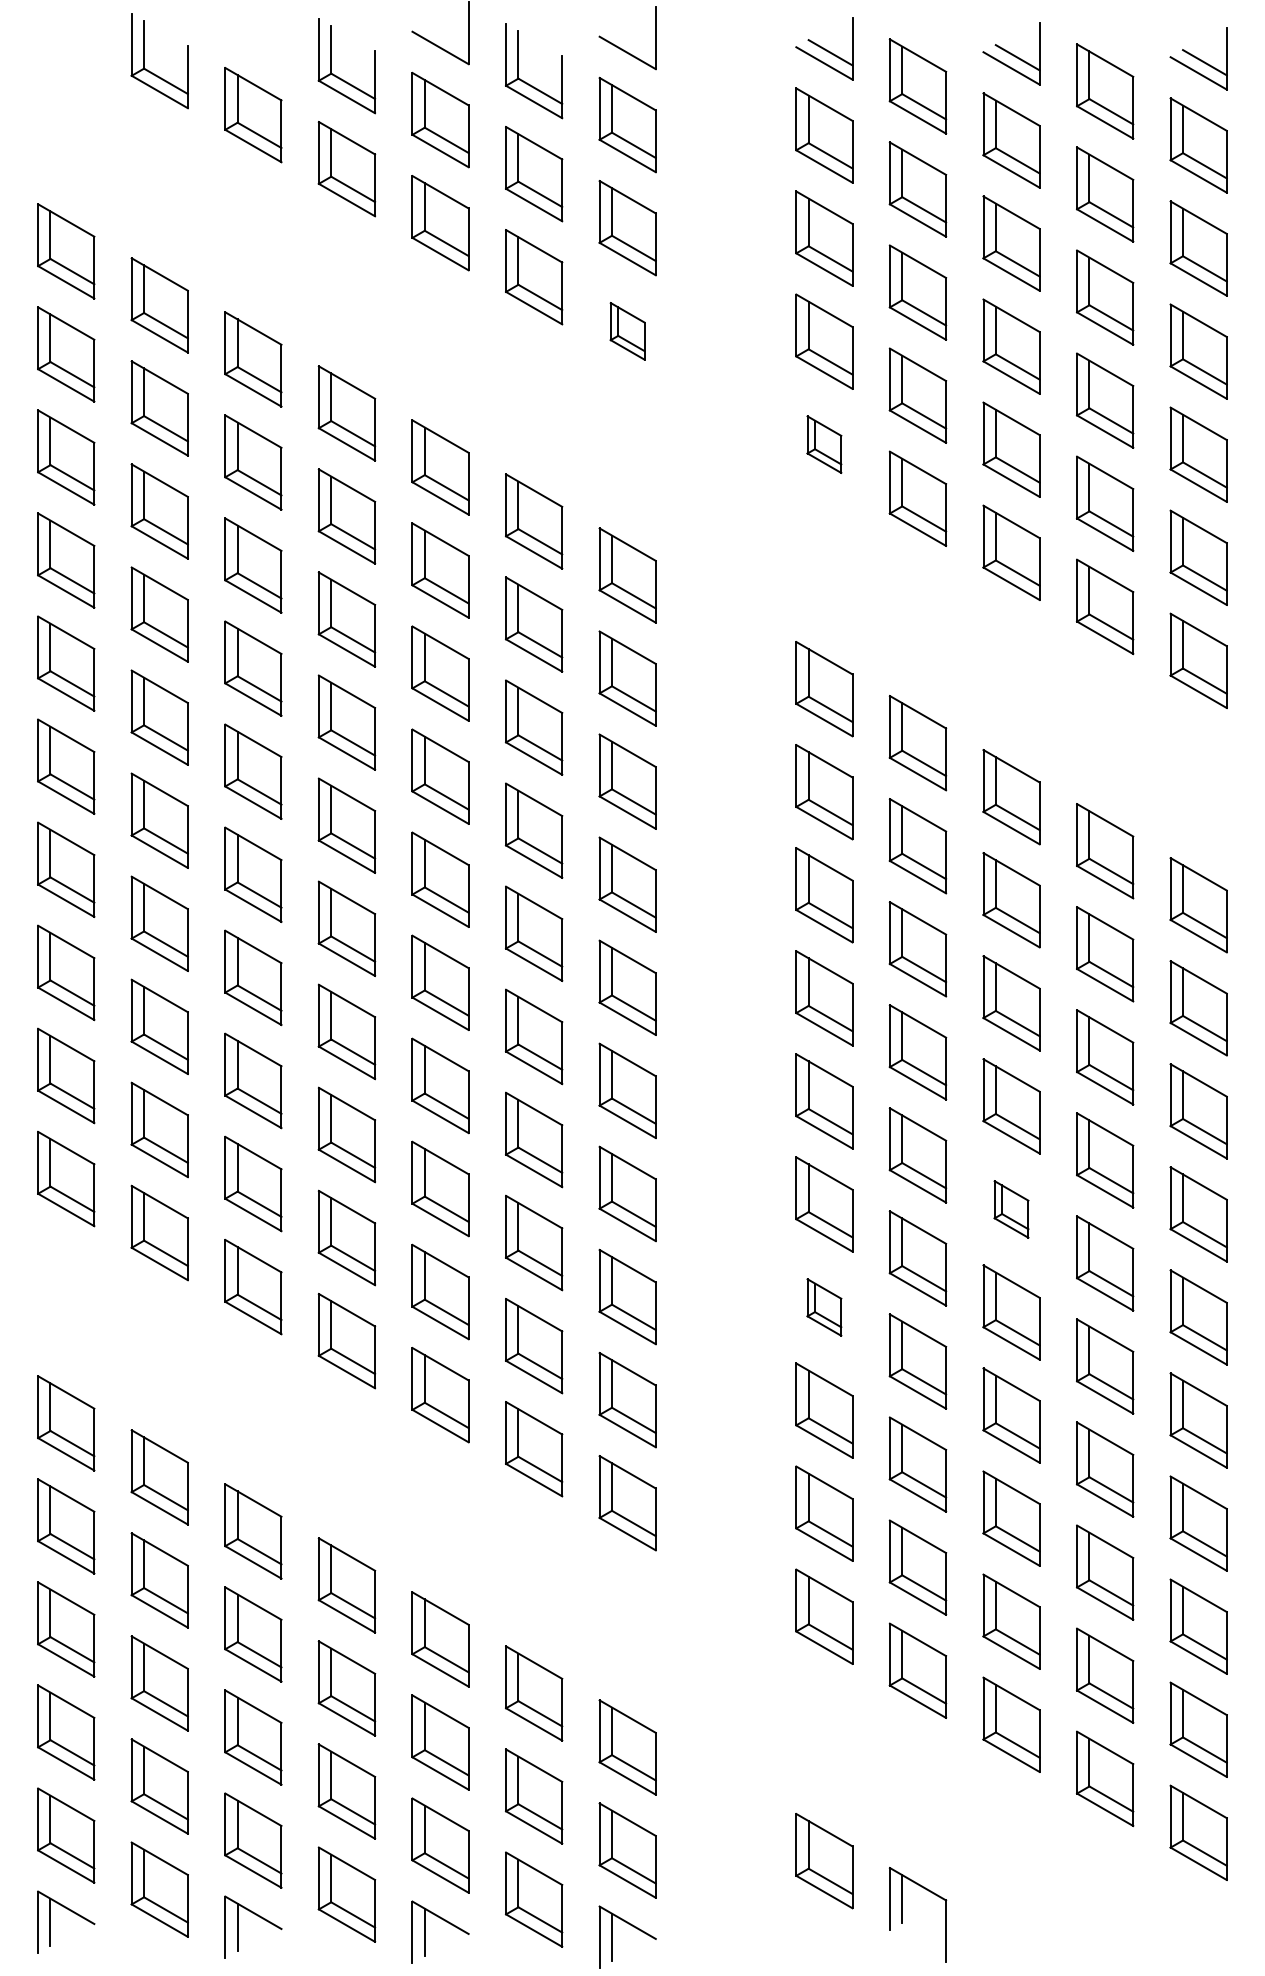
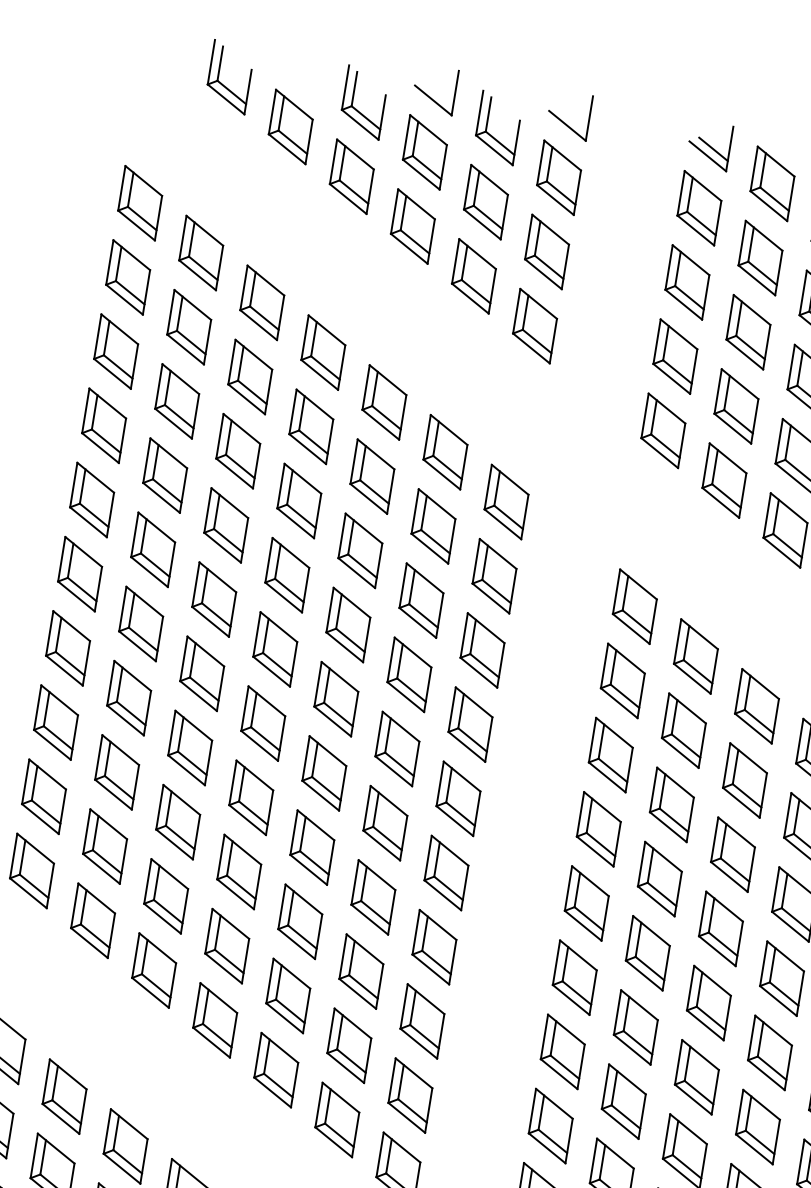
part: (627, 331) -> (534, 326), size x1.67
part: (824, 444) -> (663, 430), size x1.67
part: (1011, 1209) -> (708, 1003), size x1.67
part: (824, 1307) -> (562, 1051), size x1.67

